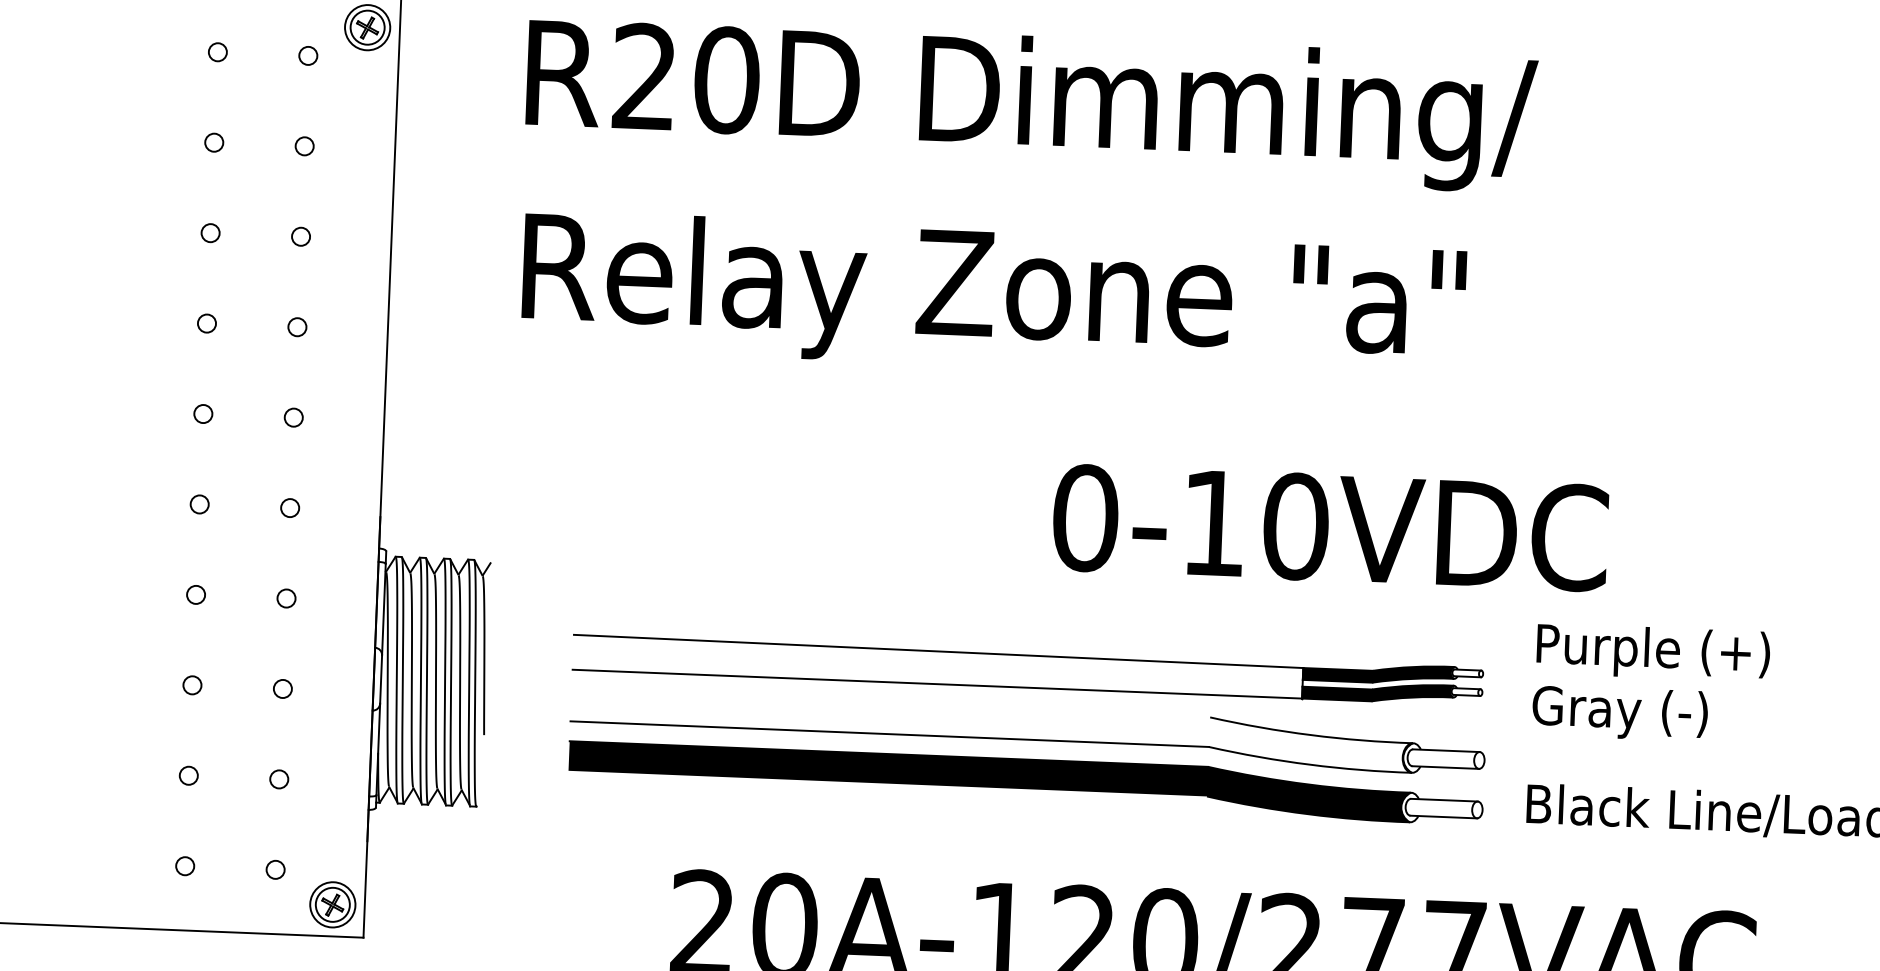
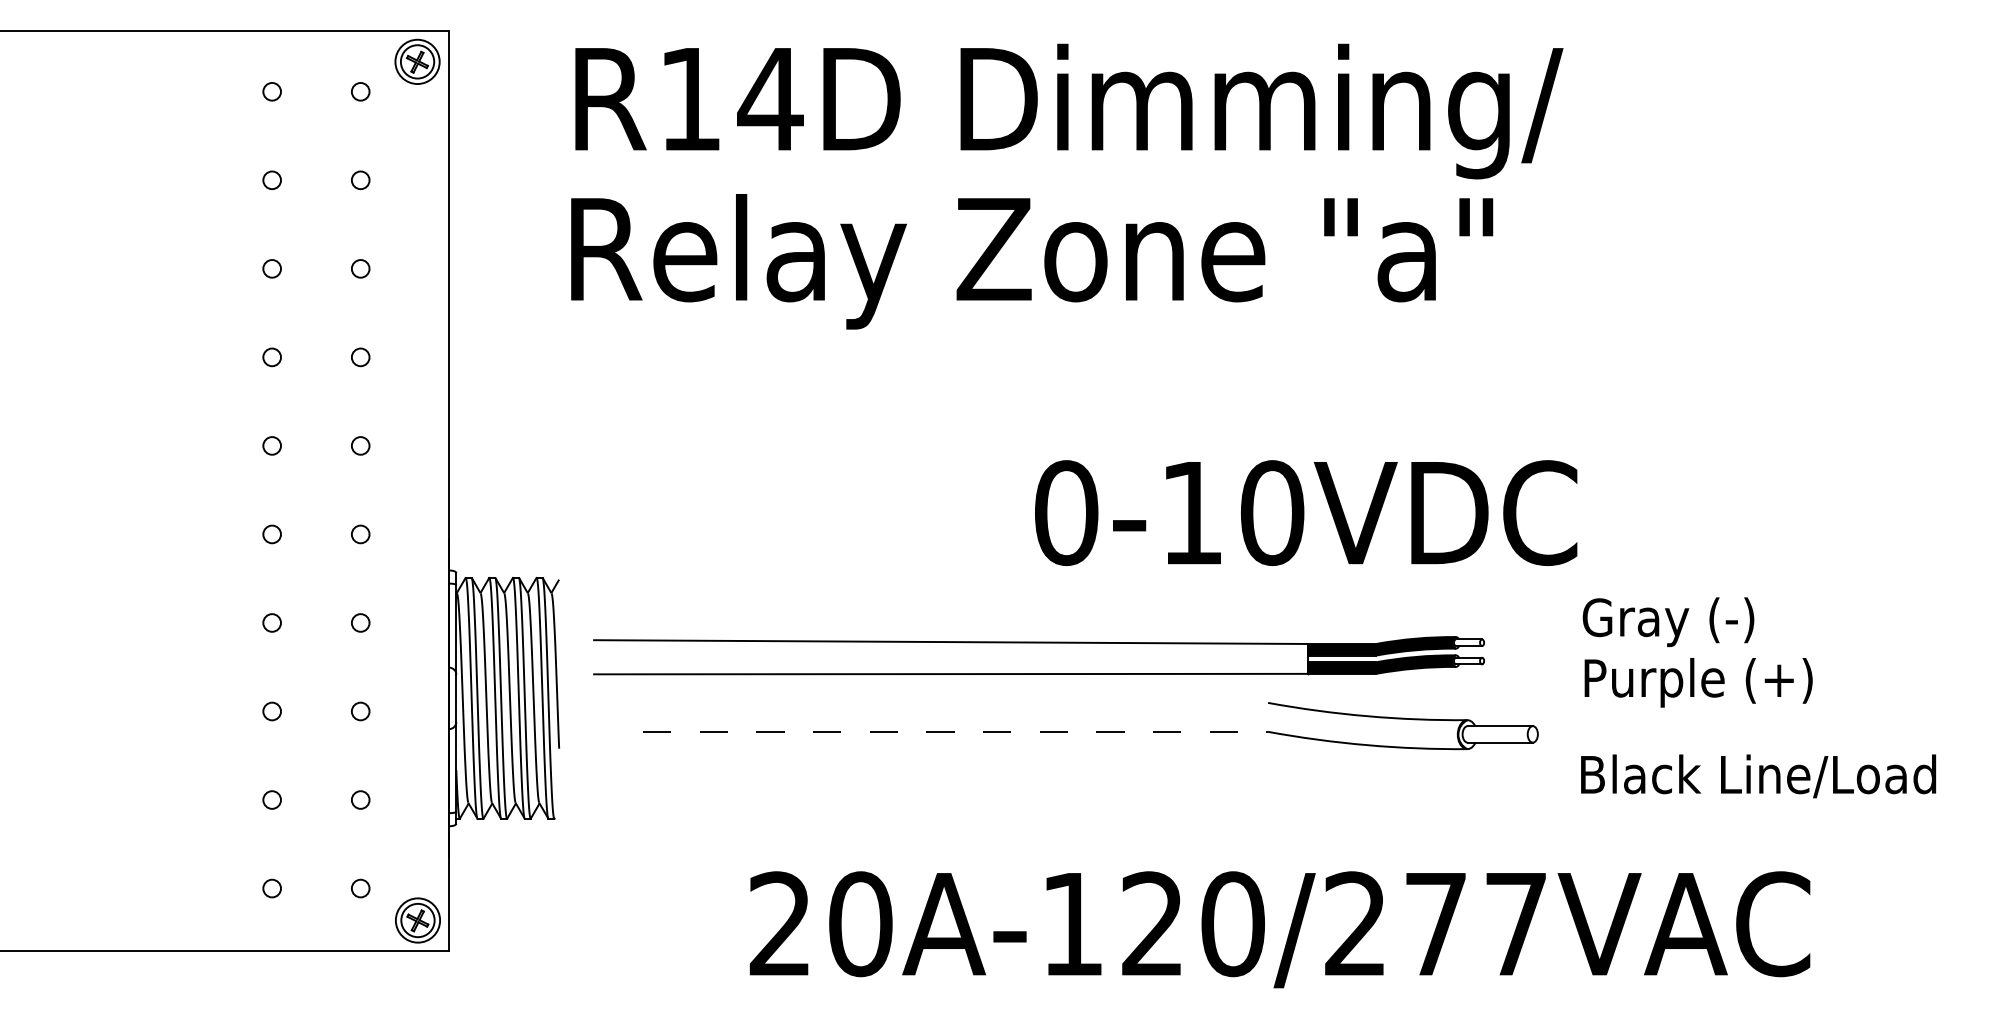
text: (686, 78) -> (731, 99), R20D -> R14D
text: (994, 297) -> (1032, 261), moved
text: (1330, 527) -> (1306, 512), moved
text: (1652, 652) -> (1697, 622), Purple (+) -> Gray (-)
part: (1027, 656) -> (1038, 643), moved
text: (1649, 714) -> (1697, 682), Gray (-) -> Purple (+)
line: (890, 733) -> (956, 731), solid -> dashed
part: (1025, 783) -> (1090, 774), removed

